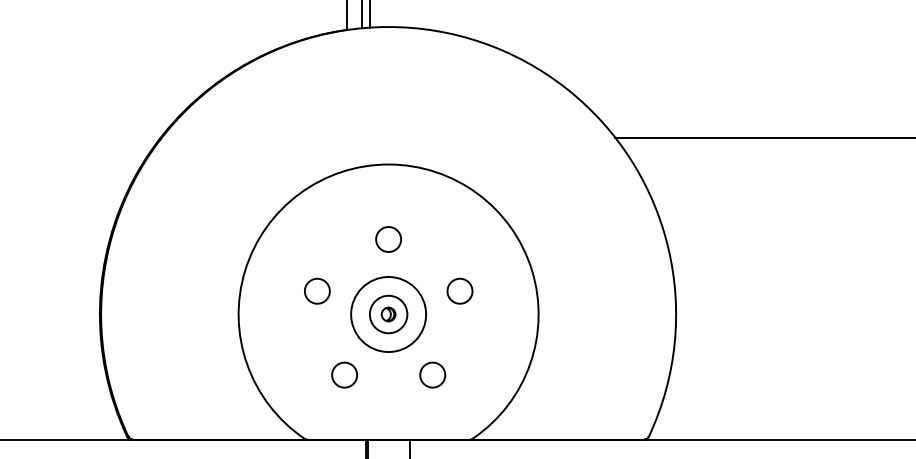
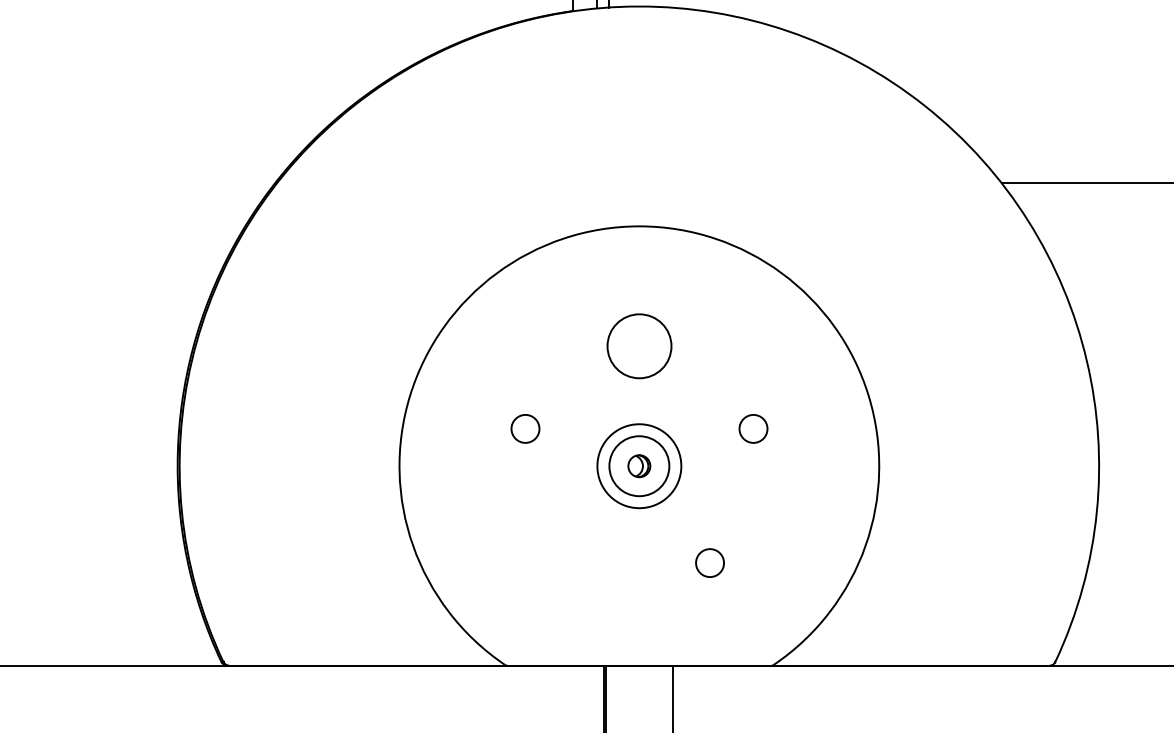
circle: (388, 239) -> (639, 346), size x1.6
circle: (317, 290) -> (525, 427), size x0.7
circle: (459, 290) -> (752, 427), size x0.7
circle: (388, 314) -> (639, 466), size x0.7
circle: (344, 374) -> (568, 562), removed
circle: (432, 374) -> (709, 562), size x0.7

